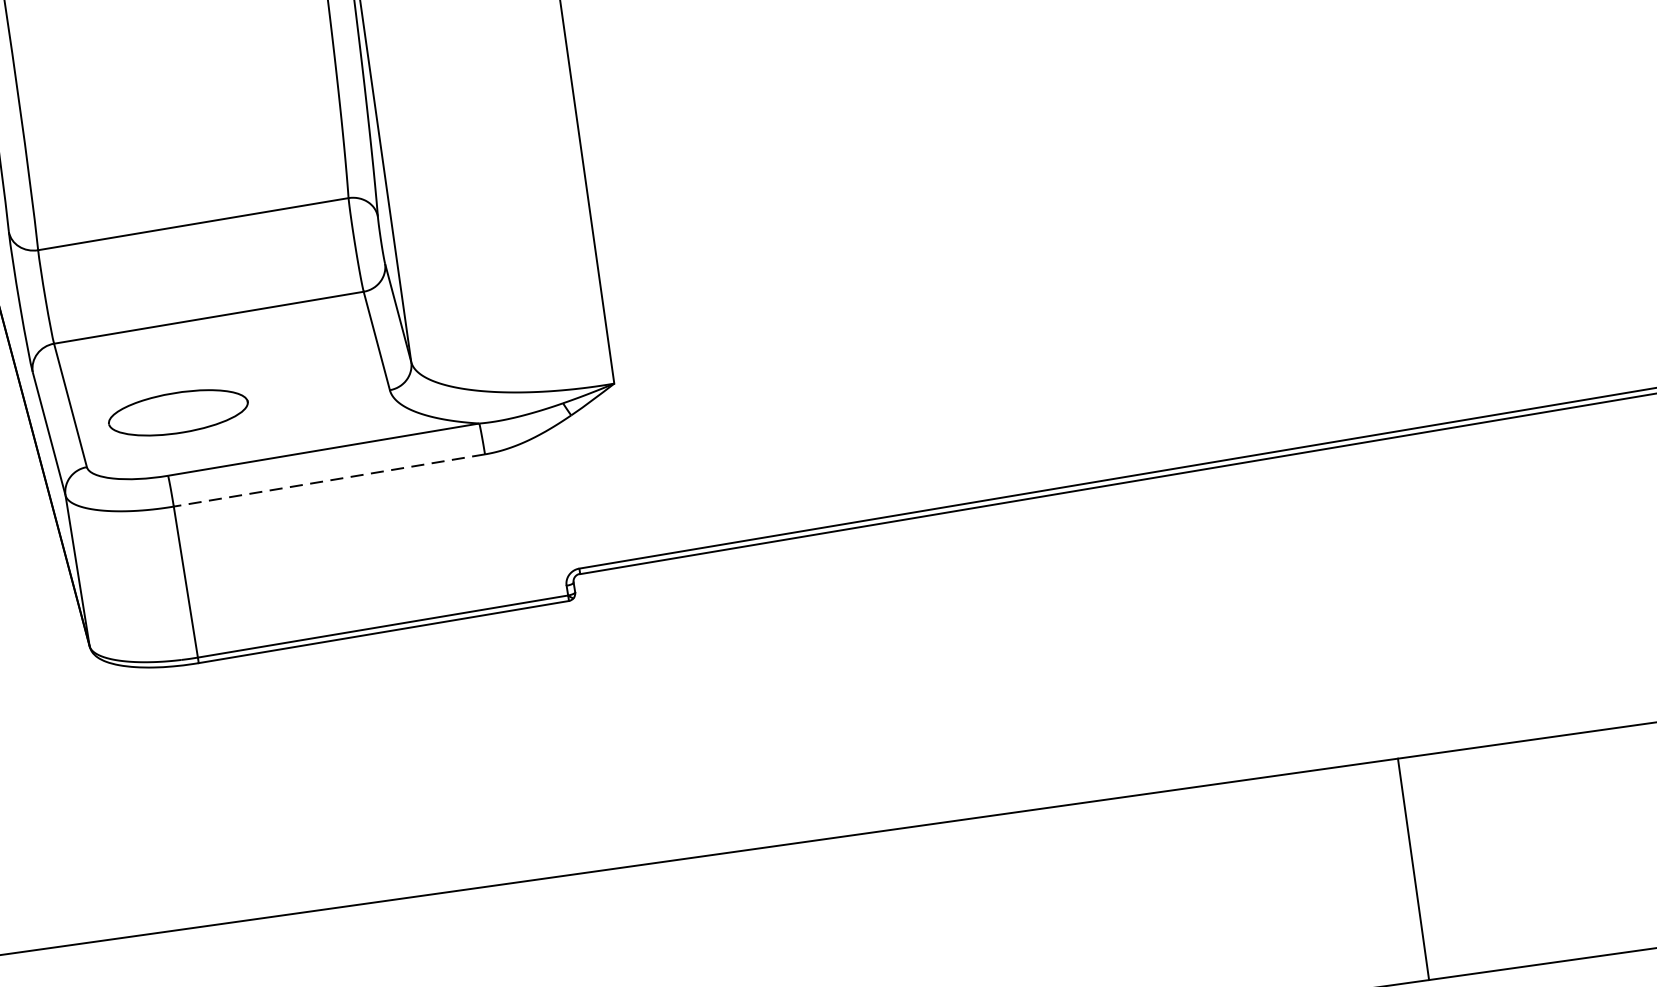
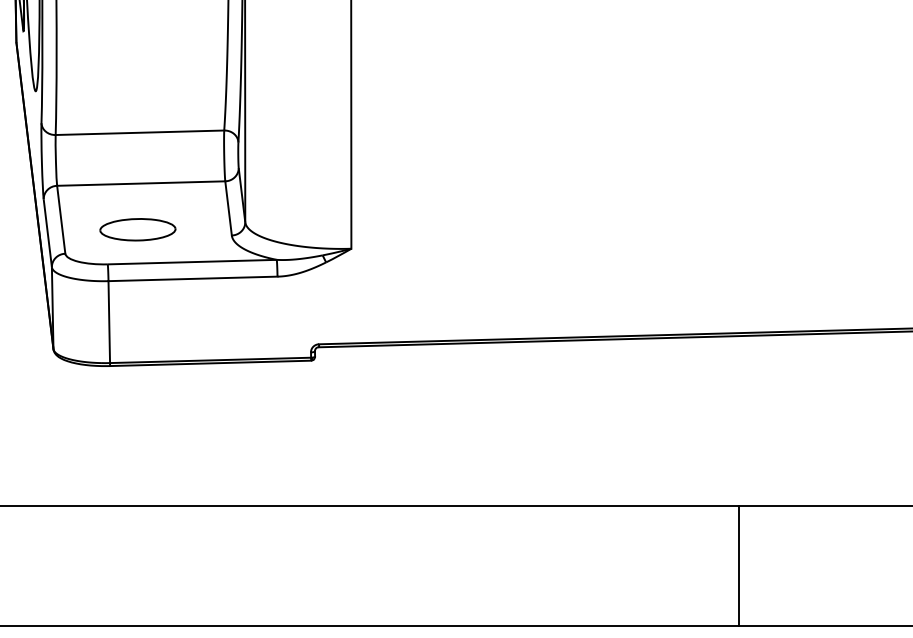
part: (177, 412) -> (137, 229), moved
line: (330, 479) -> (193, 278), dashed -> solid

